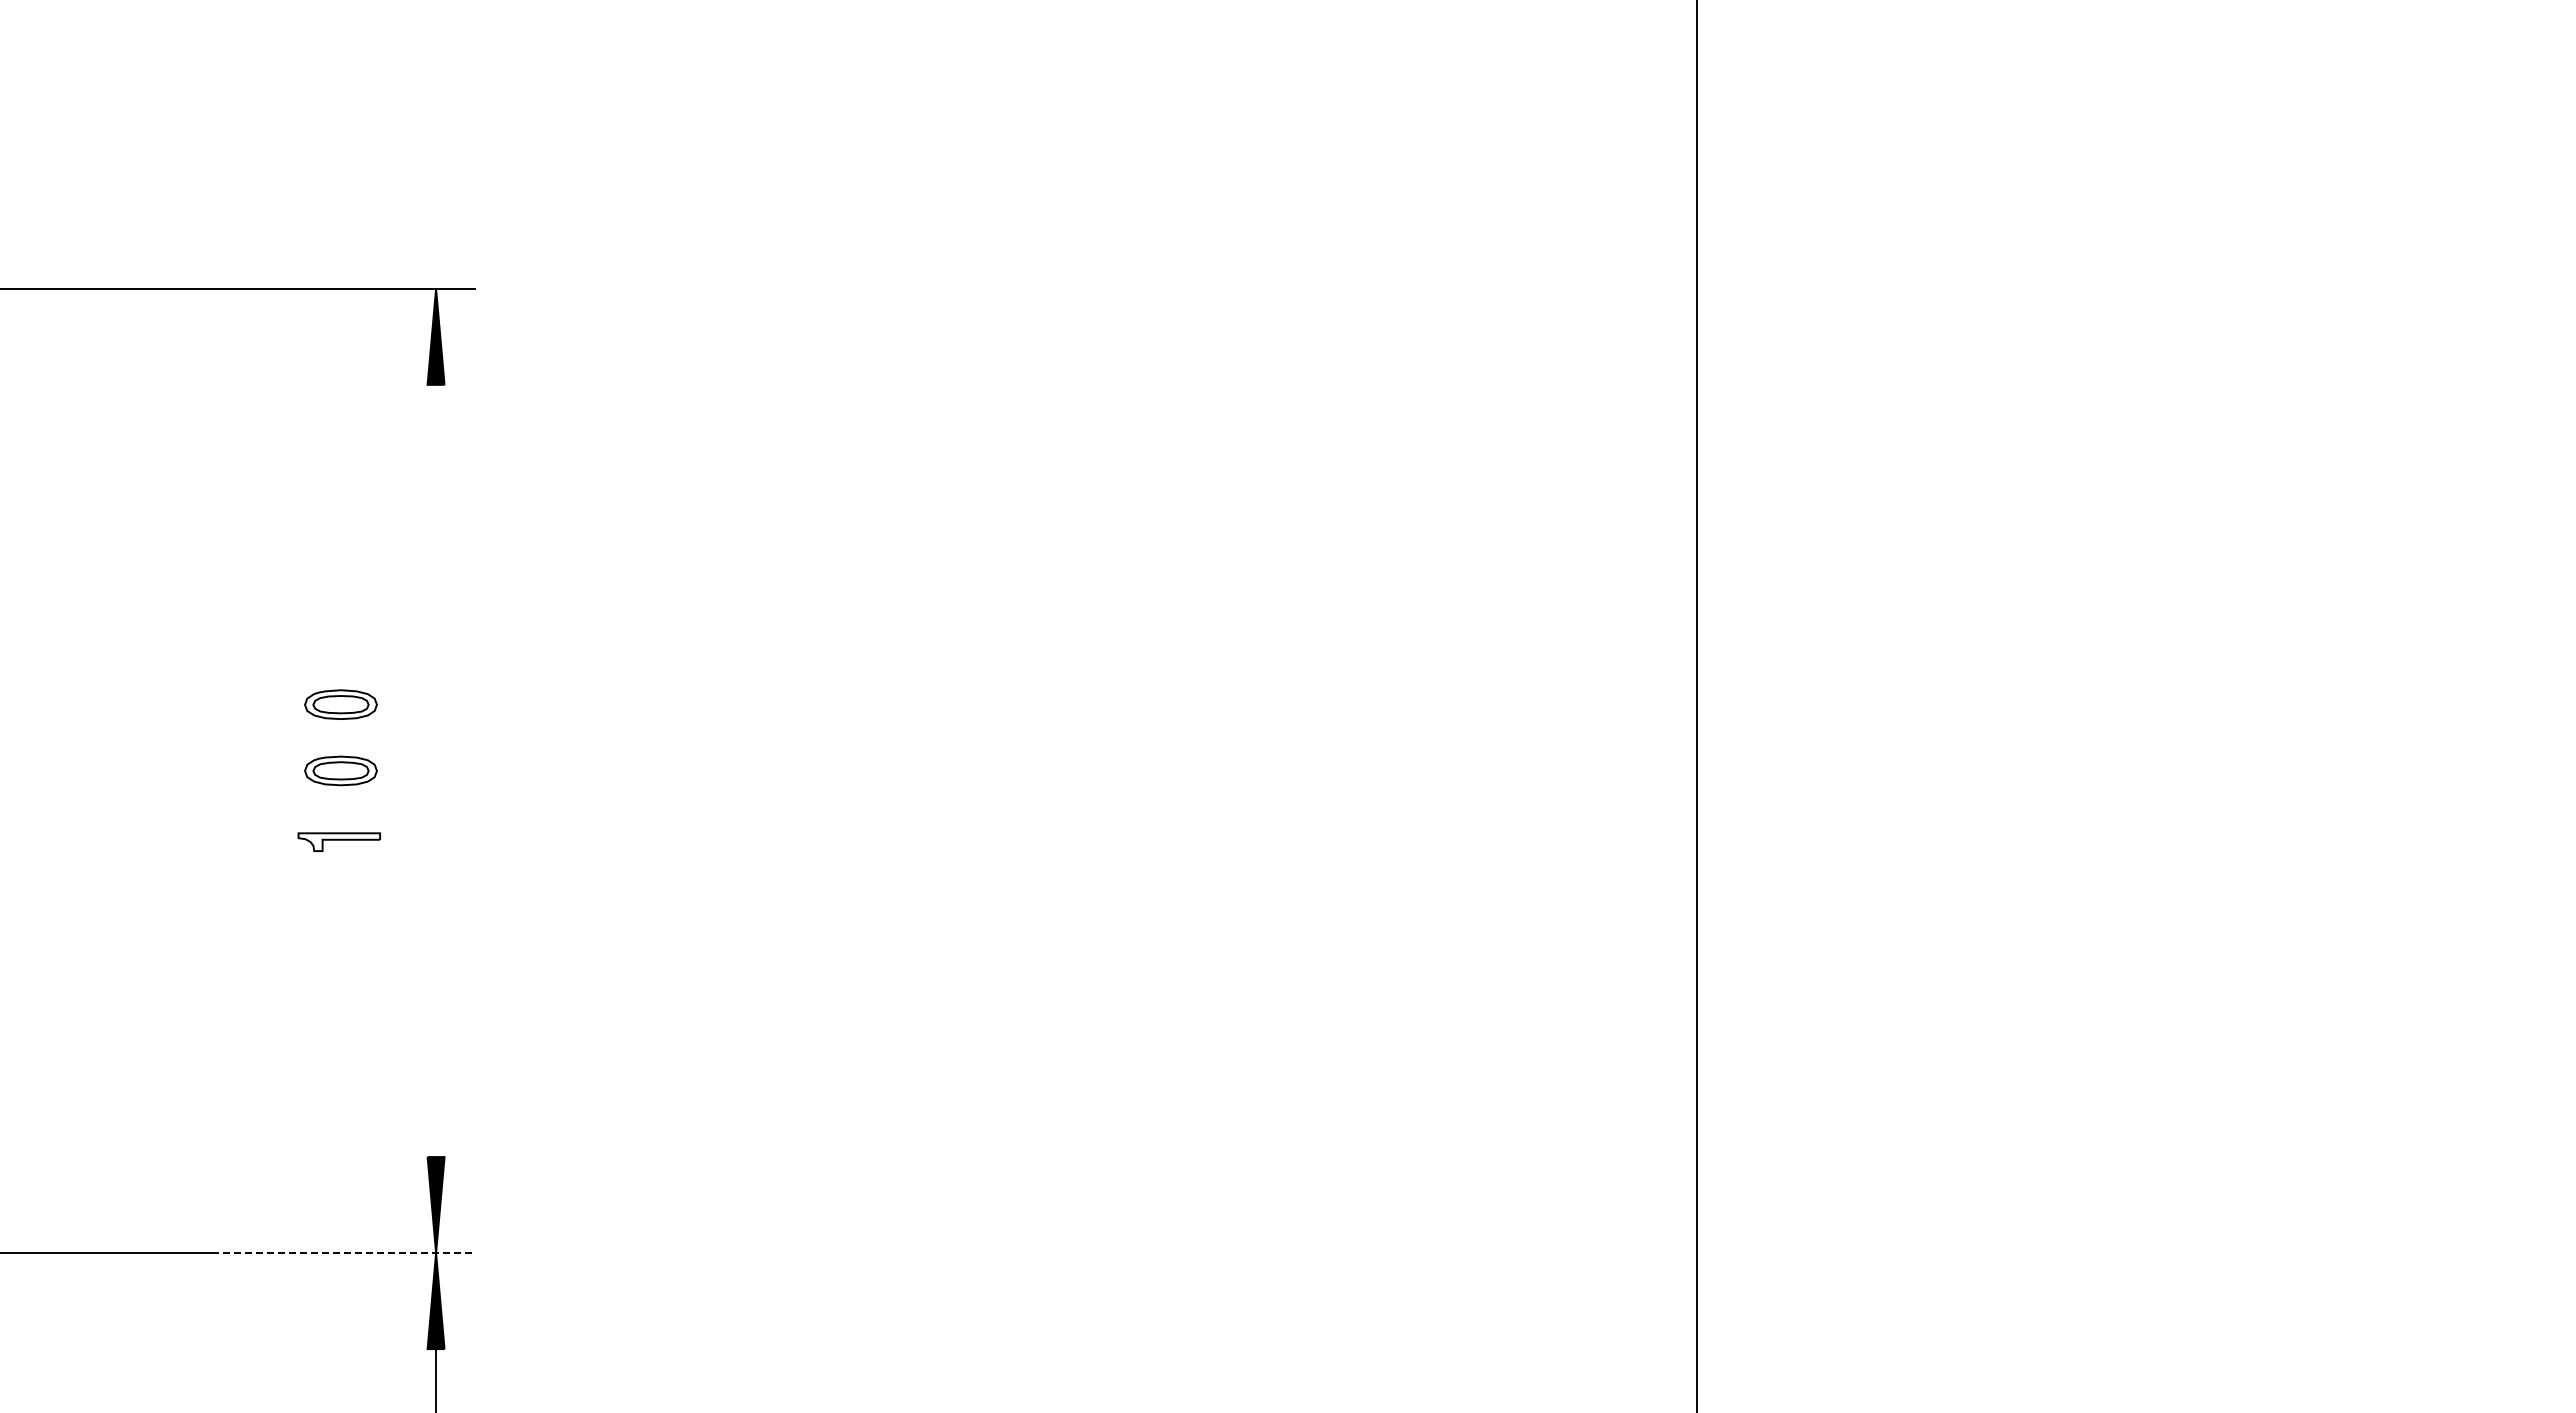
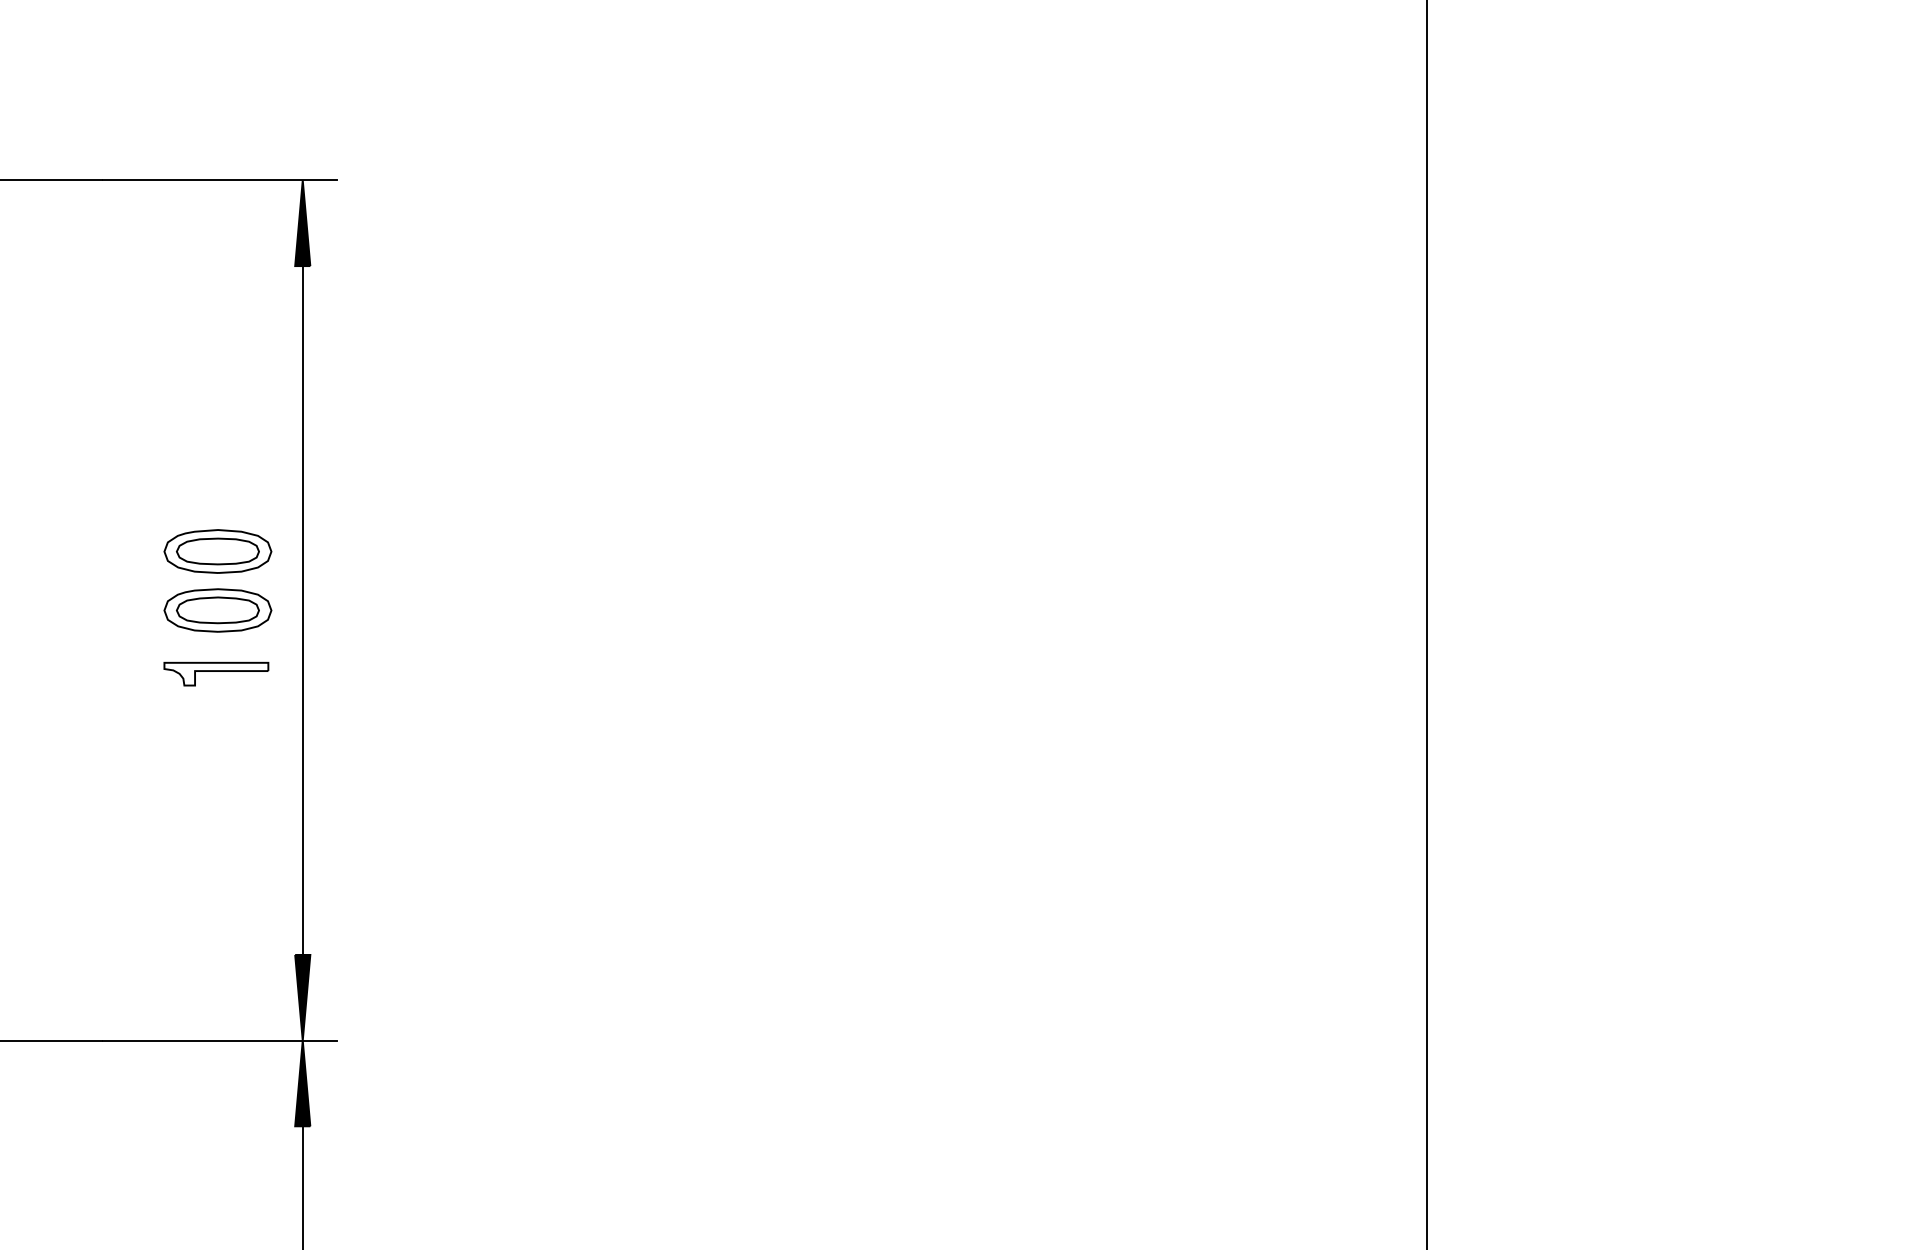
part: (340, 704) -> (217, 551), size x1.67
part: (340, 770) -> (217, 610), size x1.67
line: (436, 770) -> (303, 610), added
part: (339, 841) -> (216, 673), size x1.43
line: (343, 1253) -> (220, 1041), dashed -> solid

